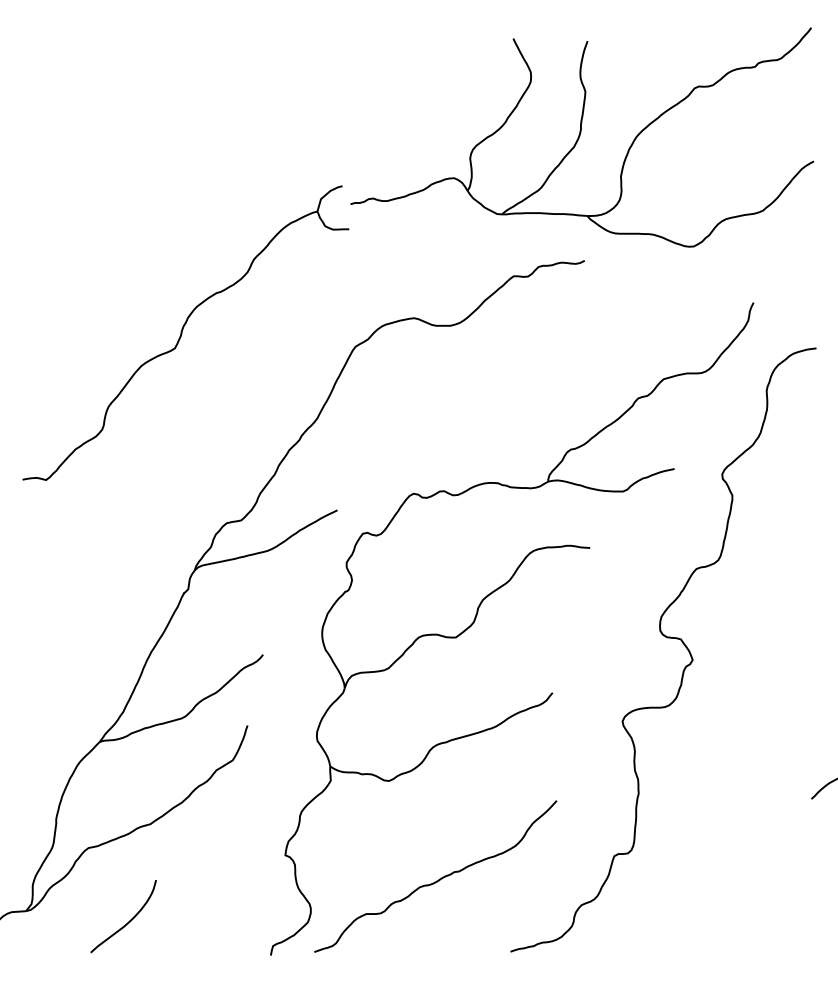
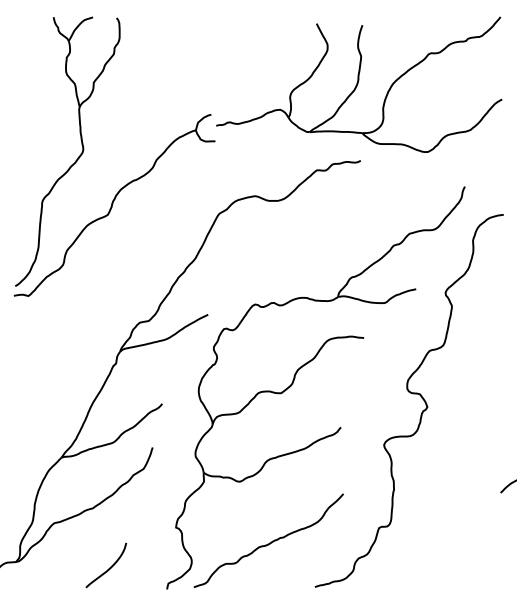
part: (125, 255) -> (77, 157), added
curve: (128, 919) -> (109, 567), moved

